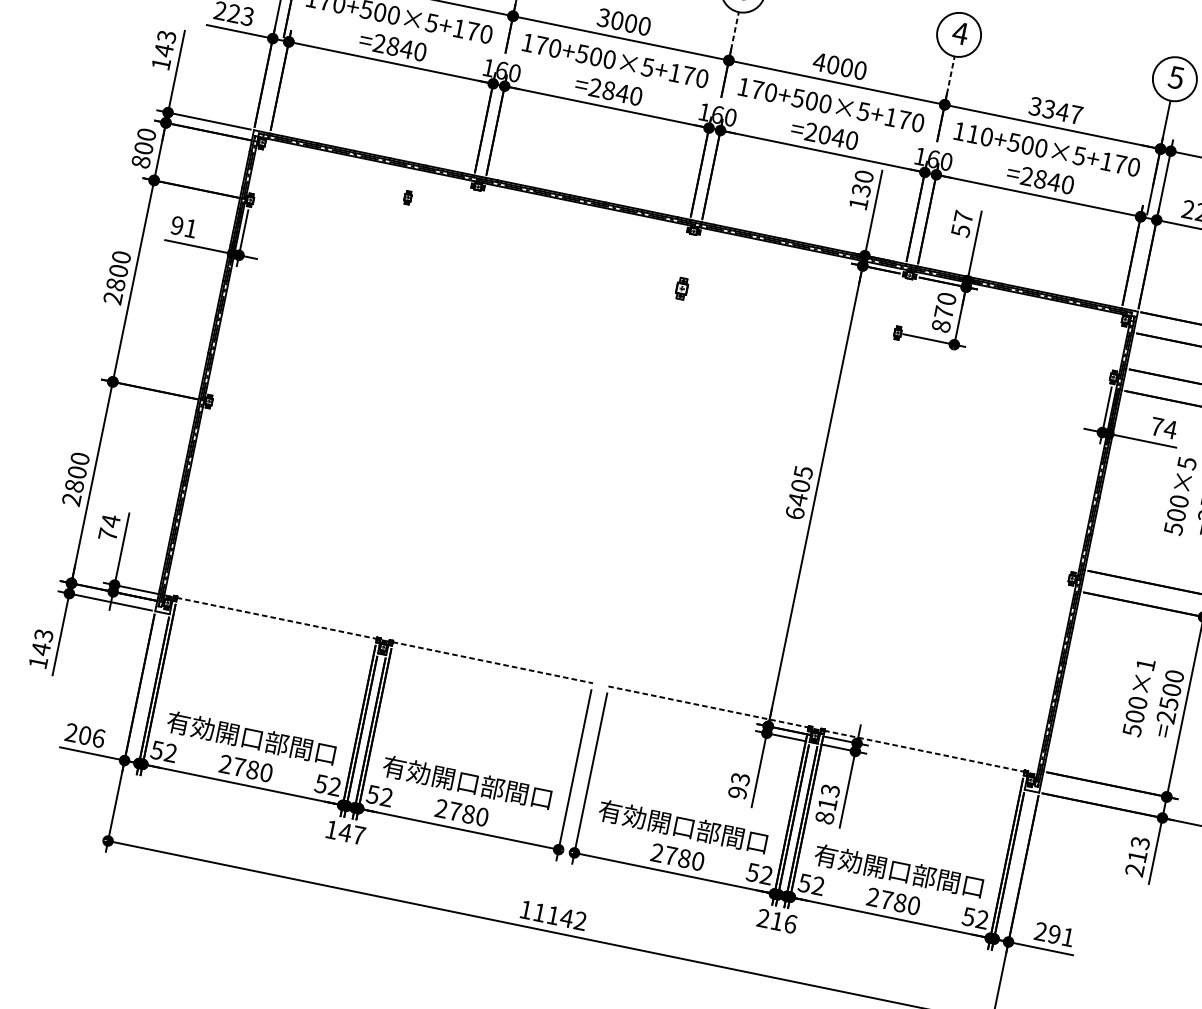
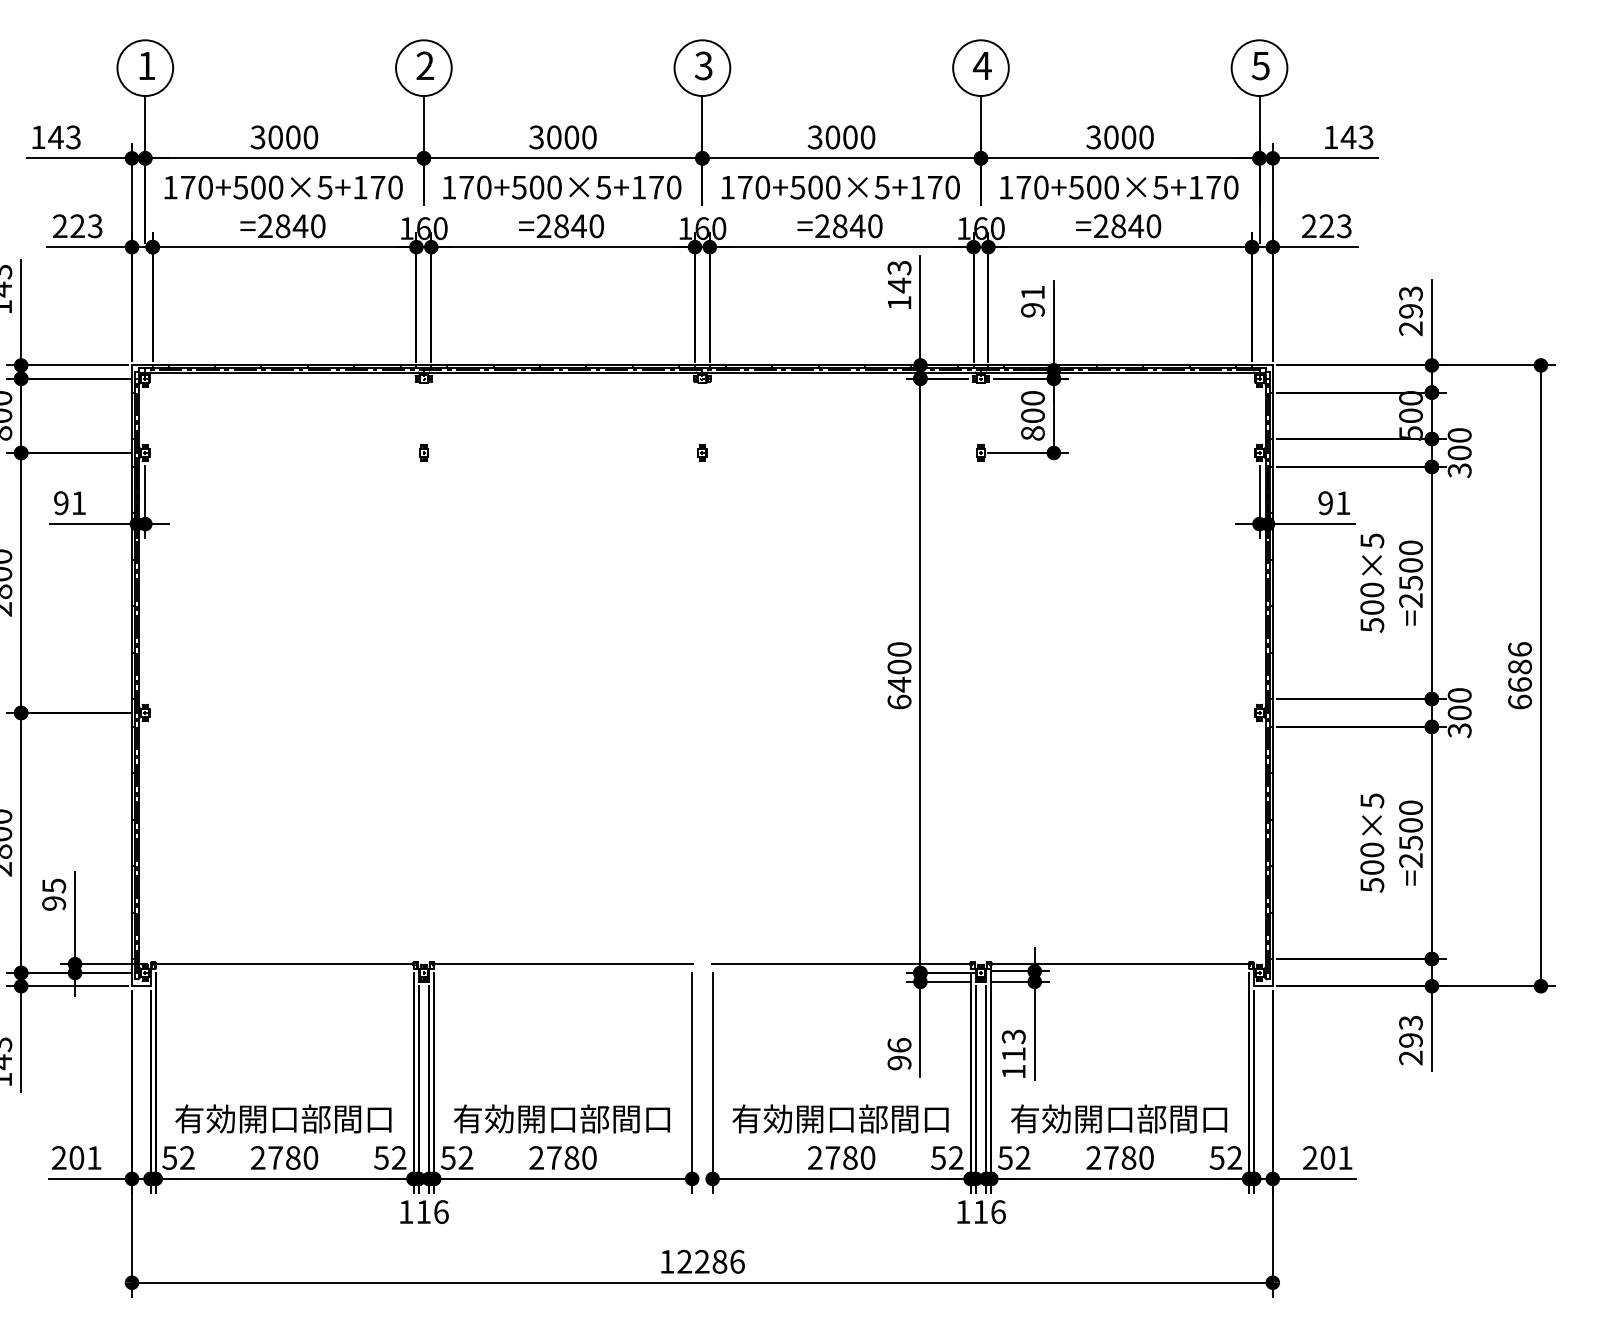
line: (735, 30) -> (702, 119), dashed -> solid
text: (819, 62) -> (815, 137), 4000 -> 3000
line: (950, 74) -> (980, 119), dashed -> solid
text: (1062, 112) -> (1128, 137), 3347 -> 3000
text: (973, 134) -> (1023, 187), 110+500×5+170 -> 170+500×5+170
text: (825, 135) -> (840, 226), =2040 -> =2840
text: (862, 183) -> (899, 276), 130 -> 143
part: (407, 197) -> (423, 452), moved
text: (961, 223) -> (1032, 301), 57 -> 91
part: (682, 288) -> (702, 452), size x0.62
text: (943, 312) -> (1032, 415), 870 -> 800
text: (1163, 428) -> (1334, 503), 74 -> 91
text: (803, 472) -> (899, 649), 6405 -> 6400
text: (109, 527) -> (54, 894), 74 -> 95
line: (277, 618) -> (285, 964), dashed -> solid
line: (493, 663) -> (563, 964), dashed -> solid
text: (1145, 664) -> (1372, 800), 500×1 -> 500×5
line: (709, 707) -> (842, 964), dashed -> solid
text: (98, 737) -> (94, 1157), 206 -> 201
line: (924, 751) -> (1120, 964), dashed -> solid
text: (740, 779) -> (899, 1045), 93 -> 96
text: (824, 817) -> (1013, 1071), 813 -> 113
text: (351, 834) -> (431, 1212), 147 -> 116
text: (1137, 856) -> (1410, 1040), 213 -> 293
text: (559, 916) -> (710, 1261), 11142 -> 12286
text: (763, 918) -> (963, 1211), 216 -> 116
text: (1054, 934) -> (1327, 1157), 291 -> 201

